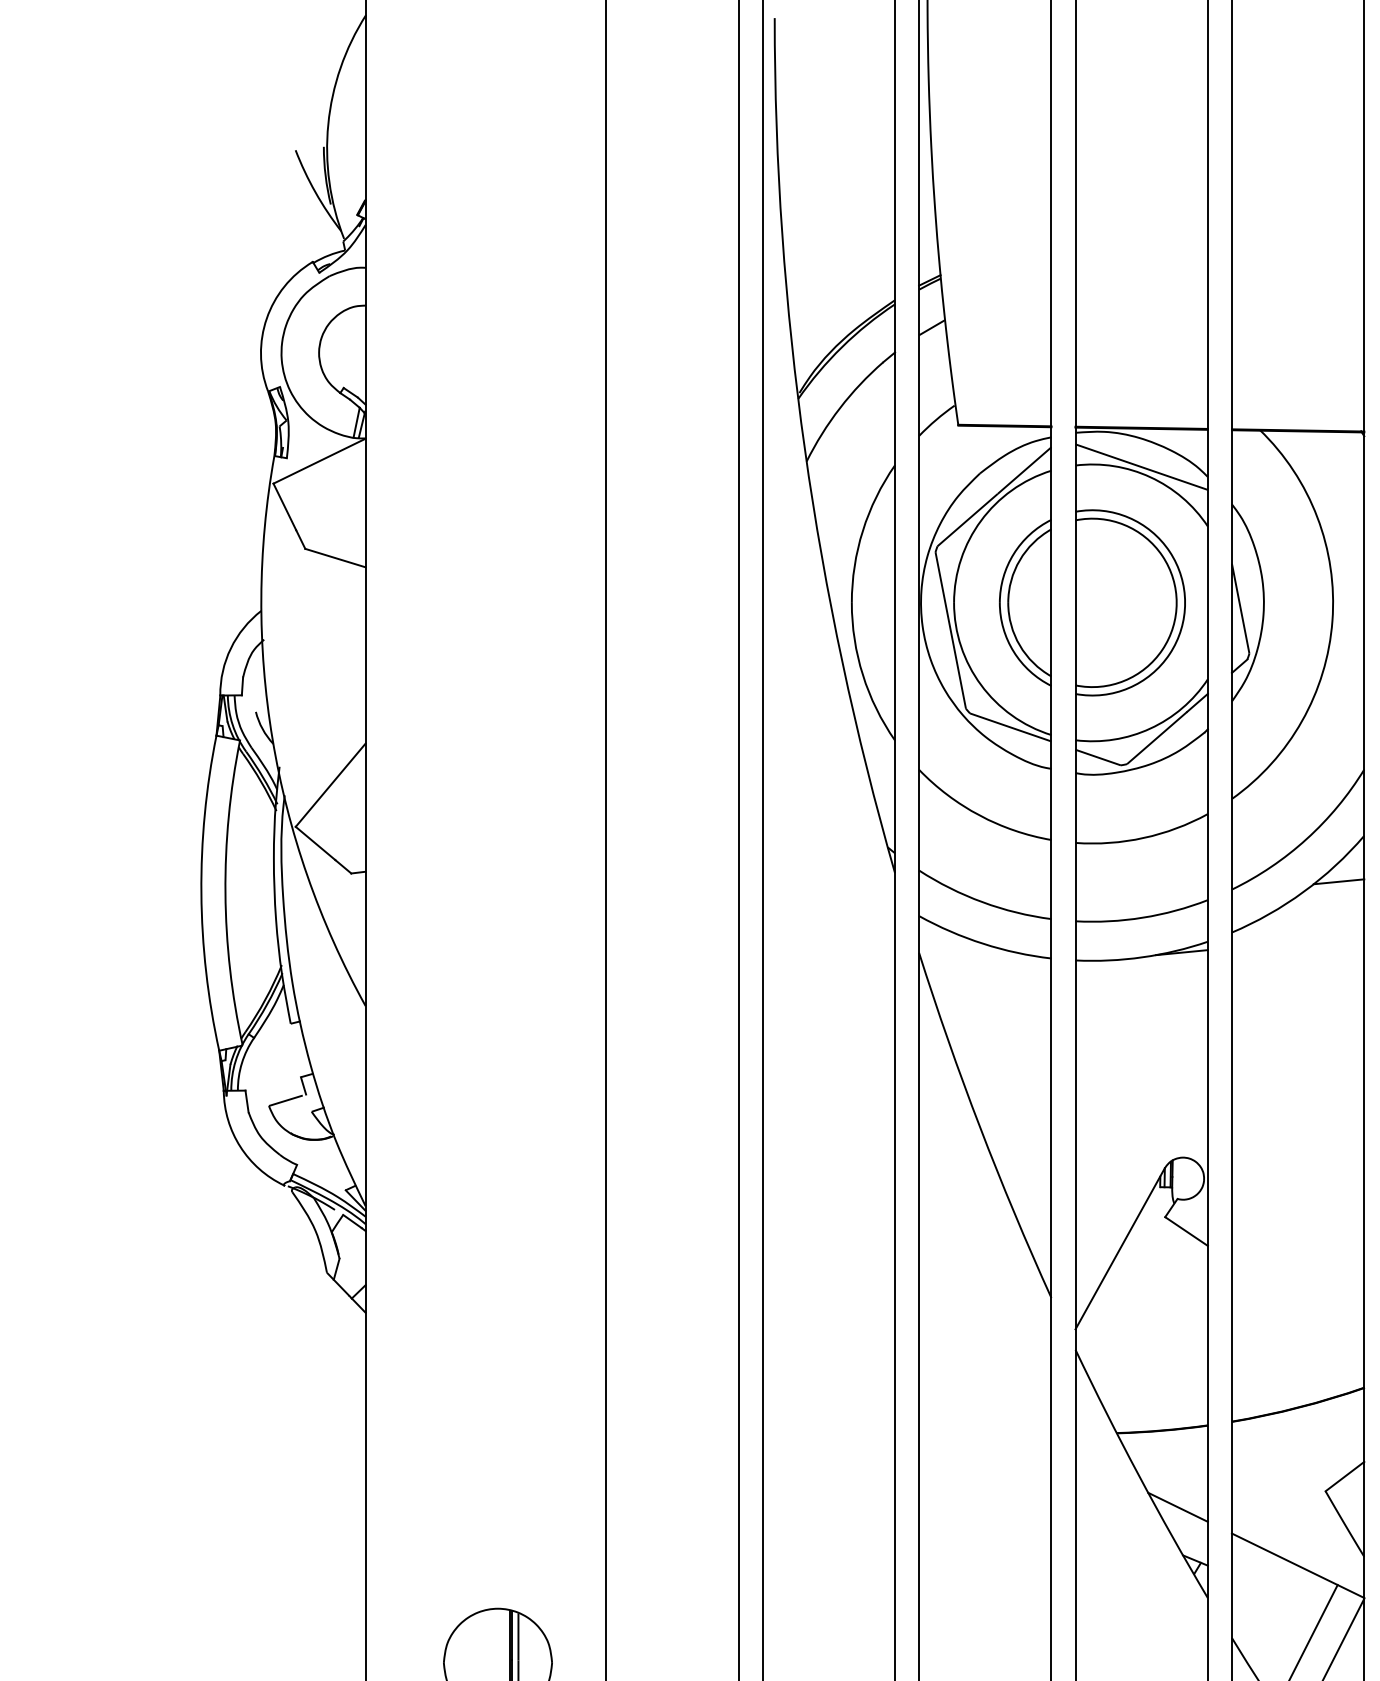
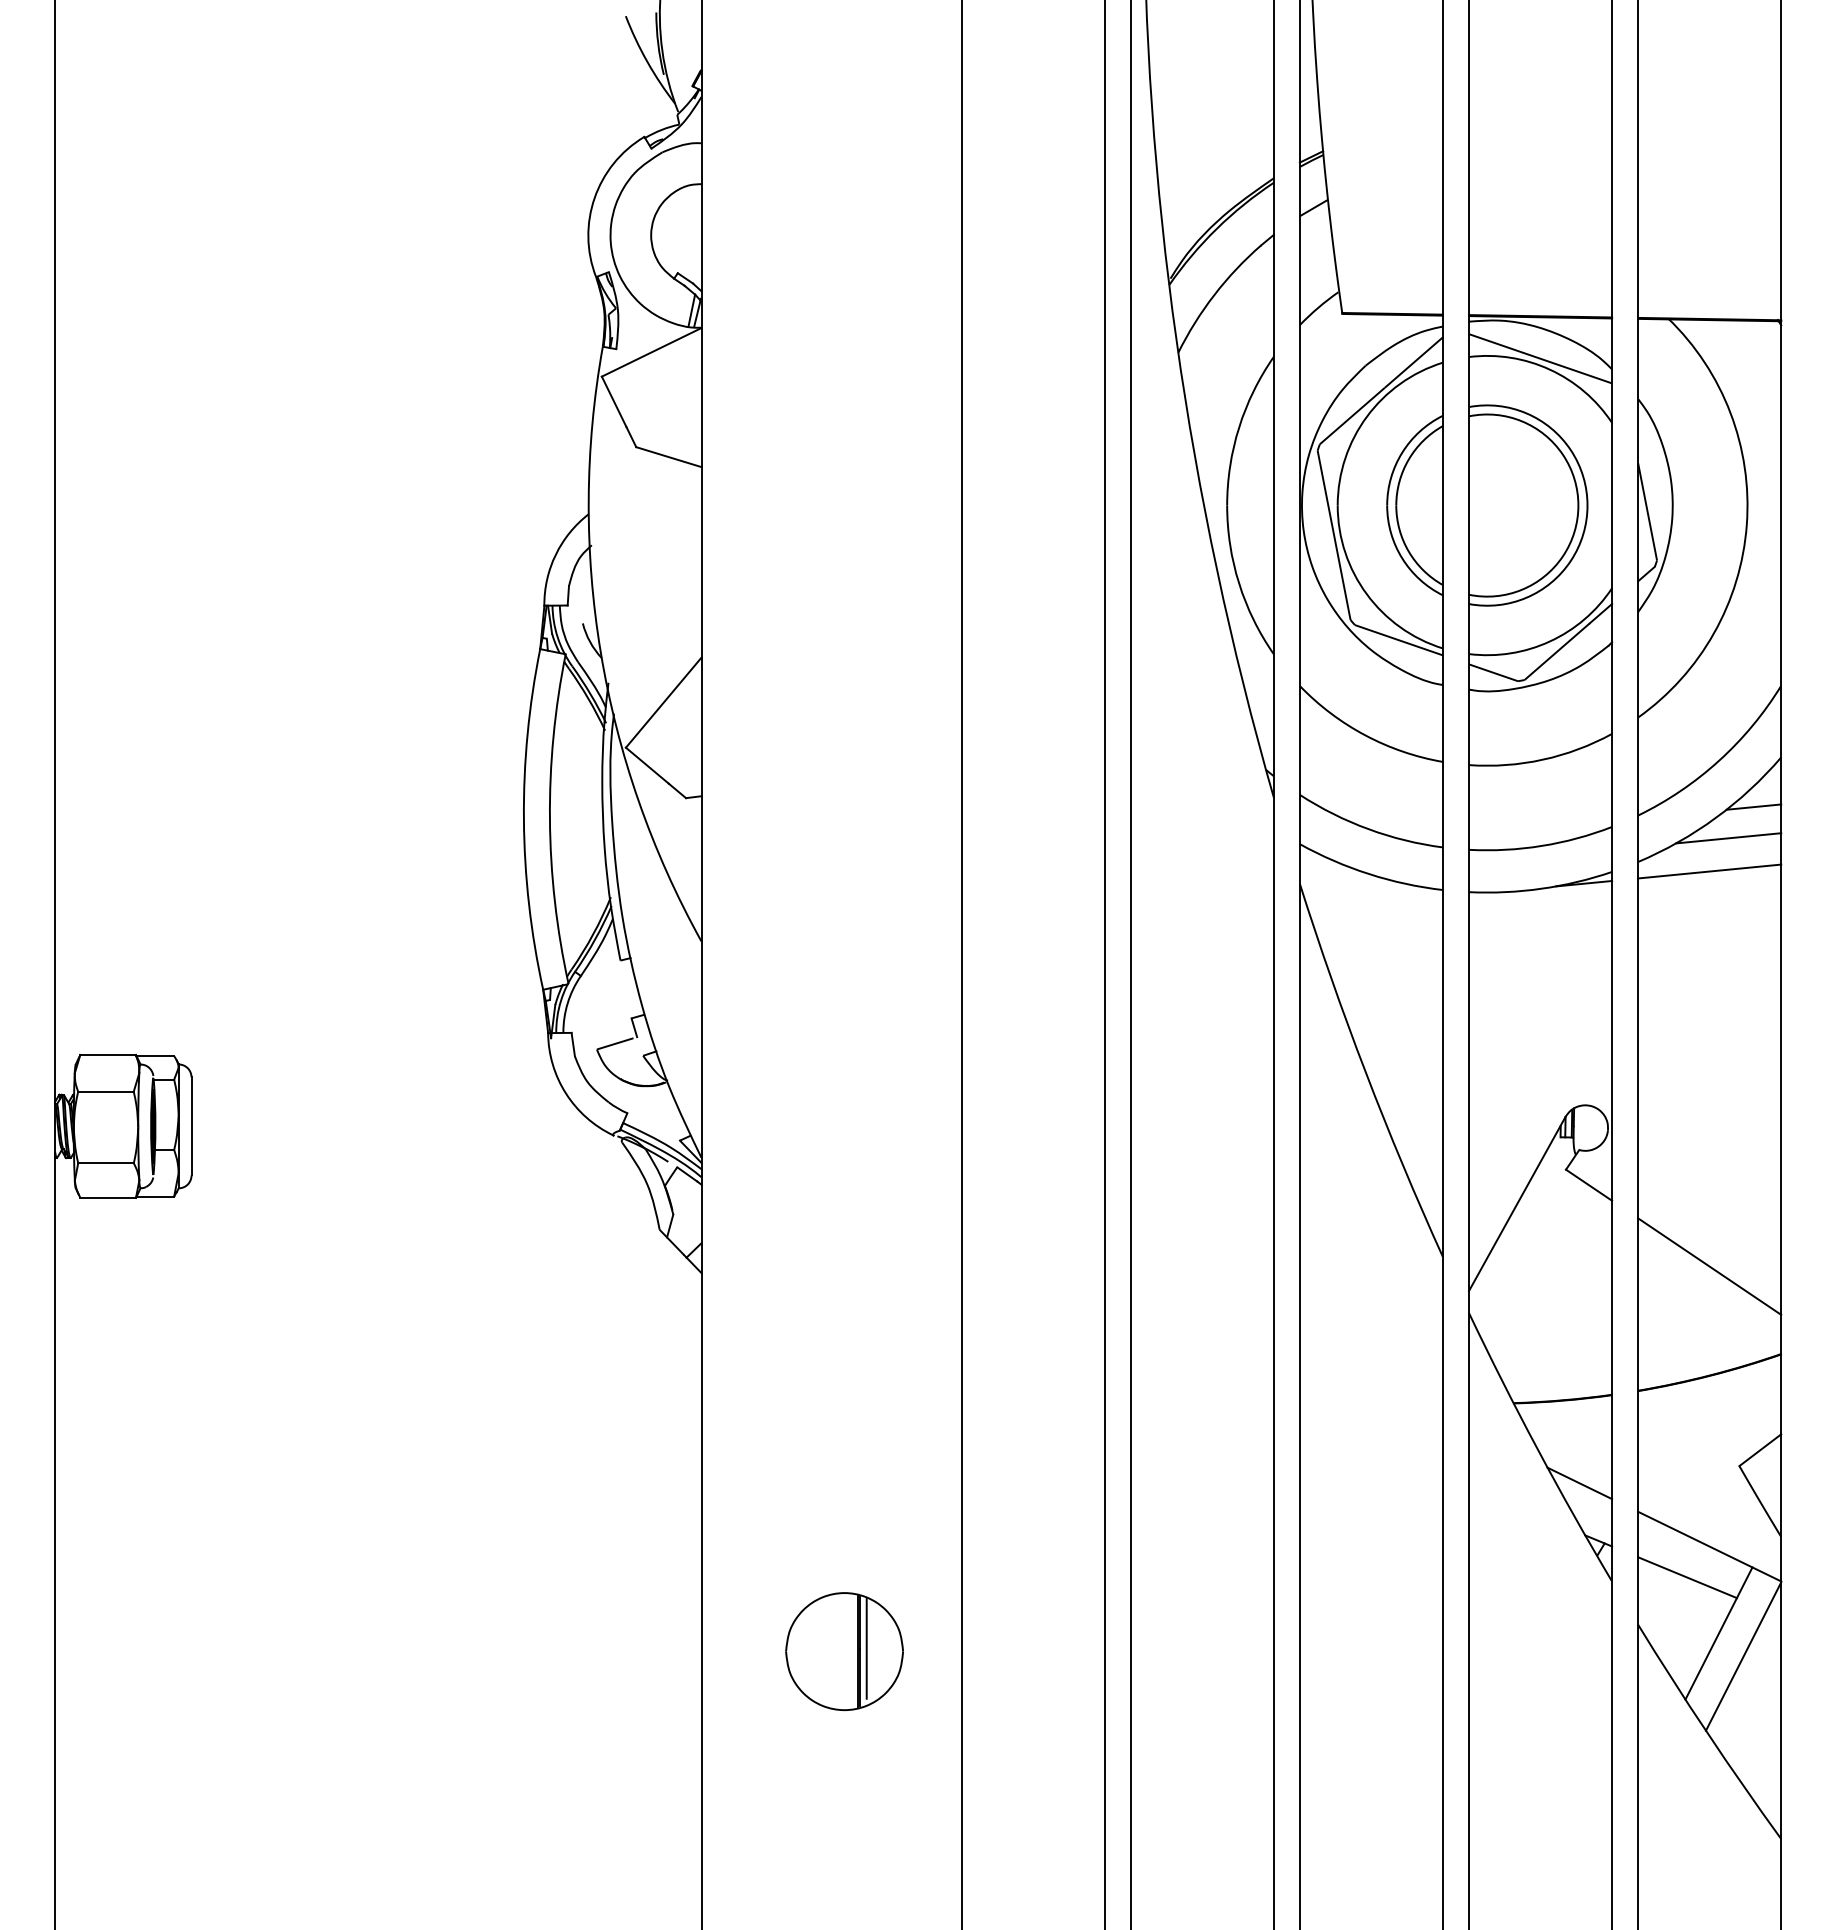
line: (1315, 910) -> (1728, 838), added
line: (1297, 941) -> (1709, 871), added
line: (1297, 1306) -> (1709, 1266), added
line: (1277, 1594) -> (1687, 1577), added

